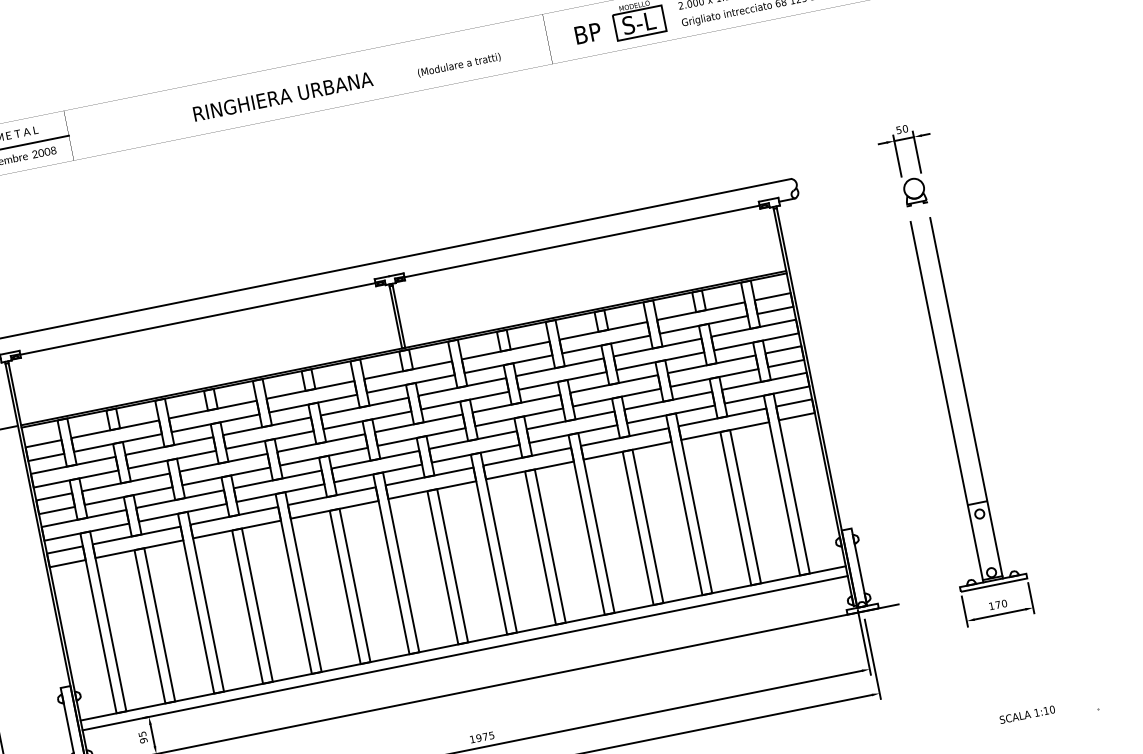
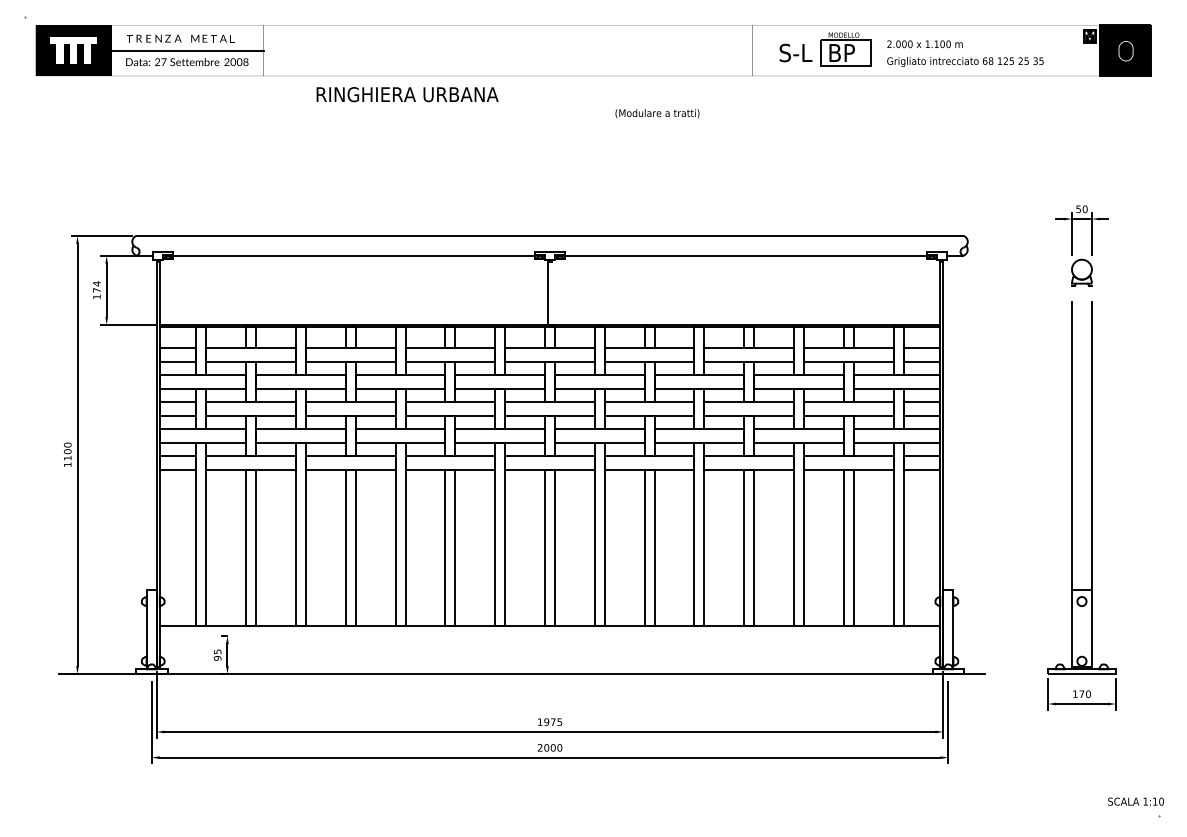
text: (638, 22) -> (844, 52), S-L -> BP
text: (590, 32) -> (795, 52), BP -> S-L
text: (459, 65) -> (657, 113), moved
text: (283, 96) -> (407, 94), moved
line: (398, 315) -> (551, 292), removed
line: (464, 653) -> (549, 636), removed
text: (1026, 714) -> (1135, 801), moved

